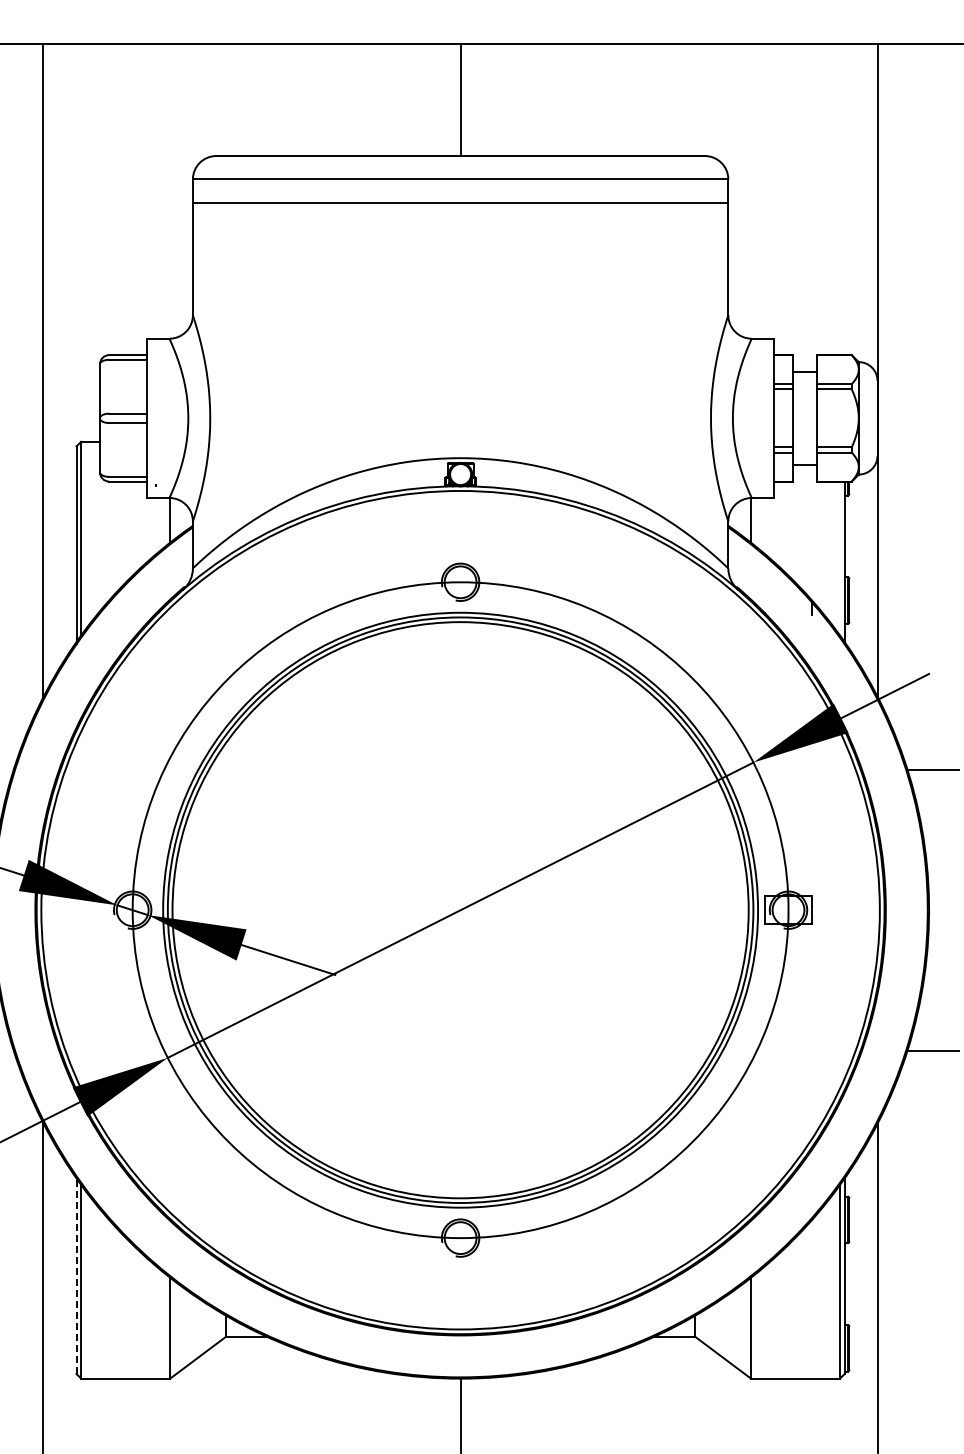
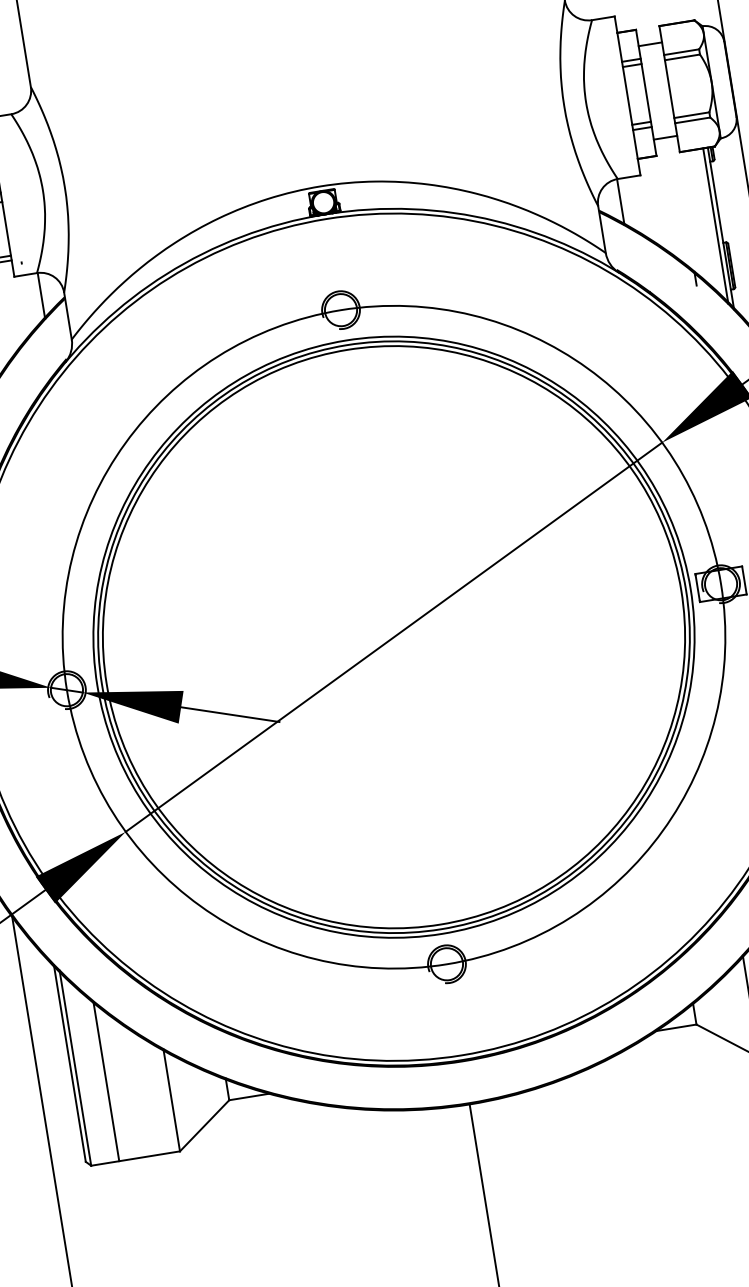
line: (840, 559) -> (716, 226), added
line: (76, 1275) -> (69, 1063), dashed -> solid
line: (109, 1298) -> (106, 1081), added

